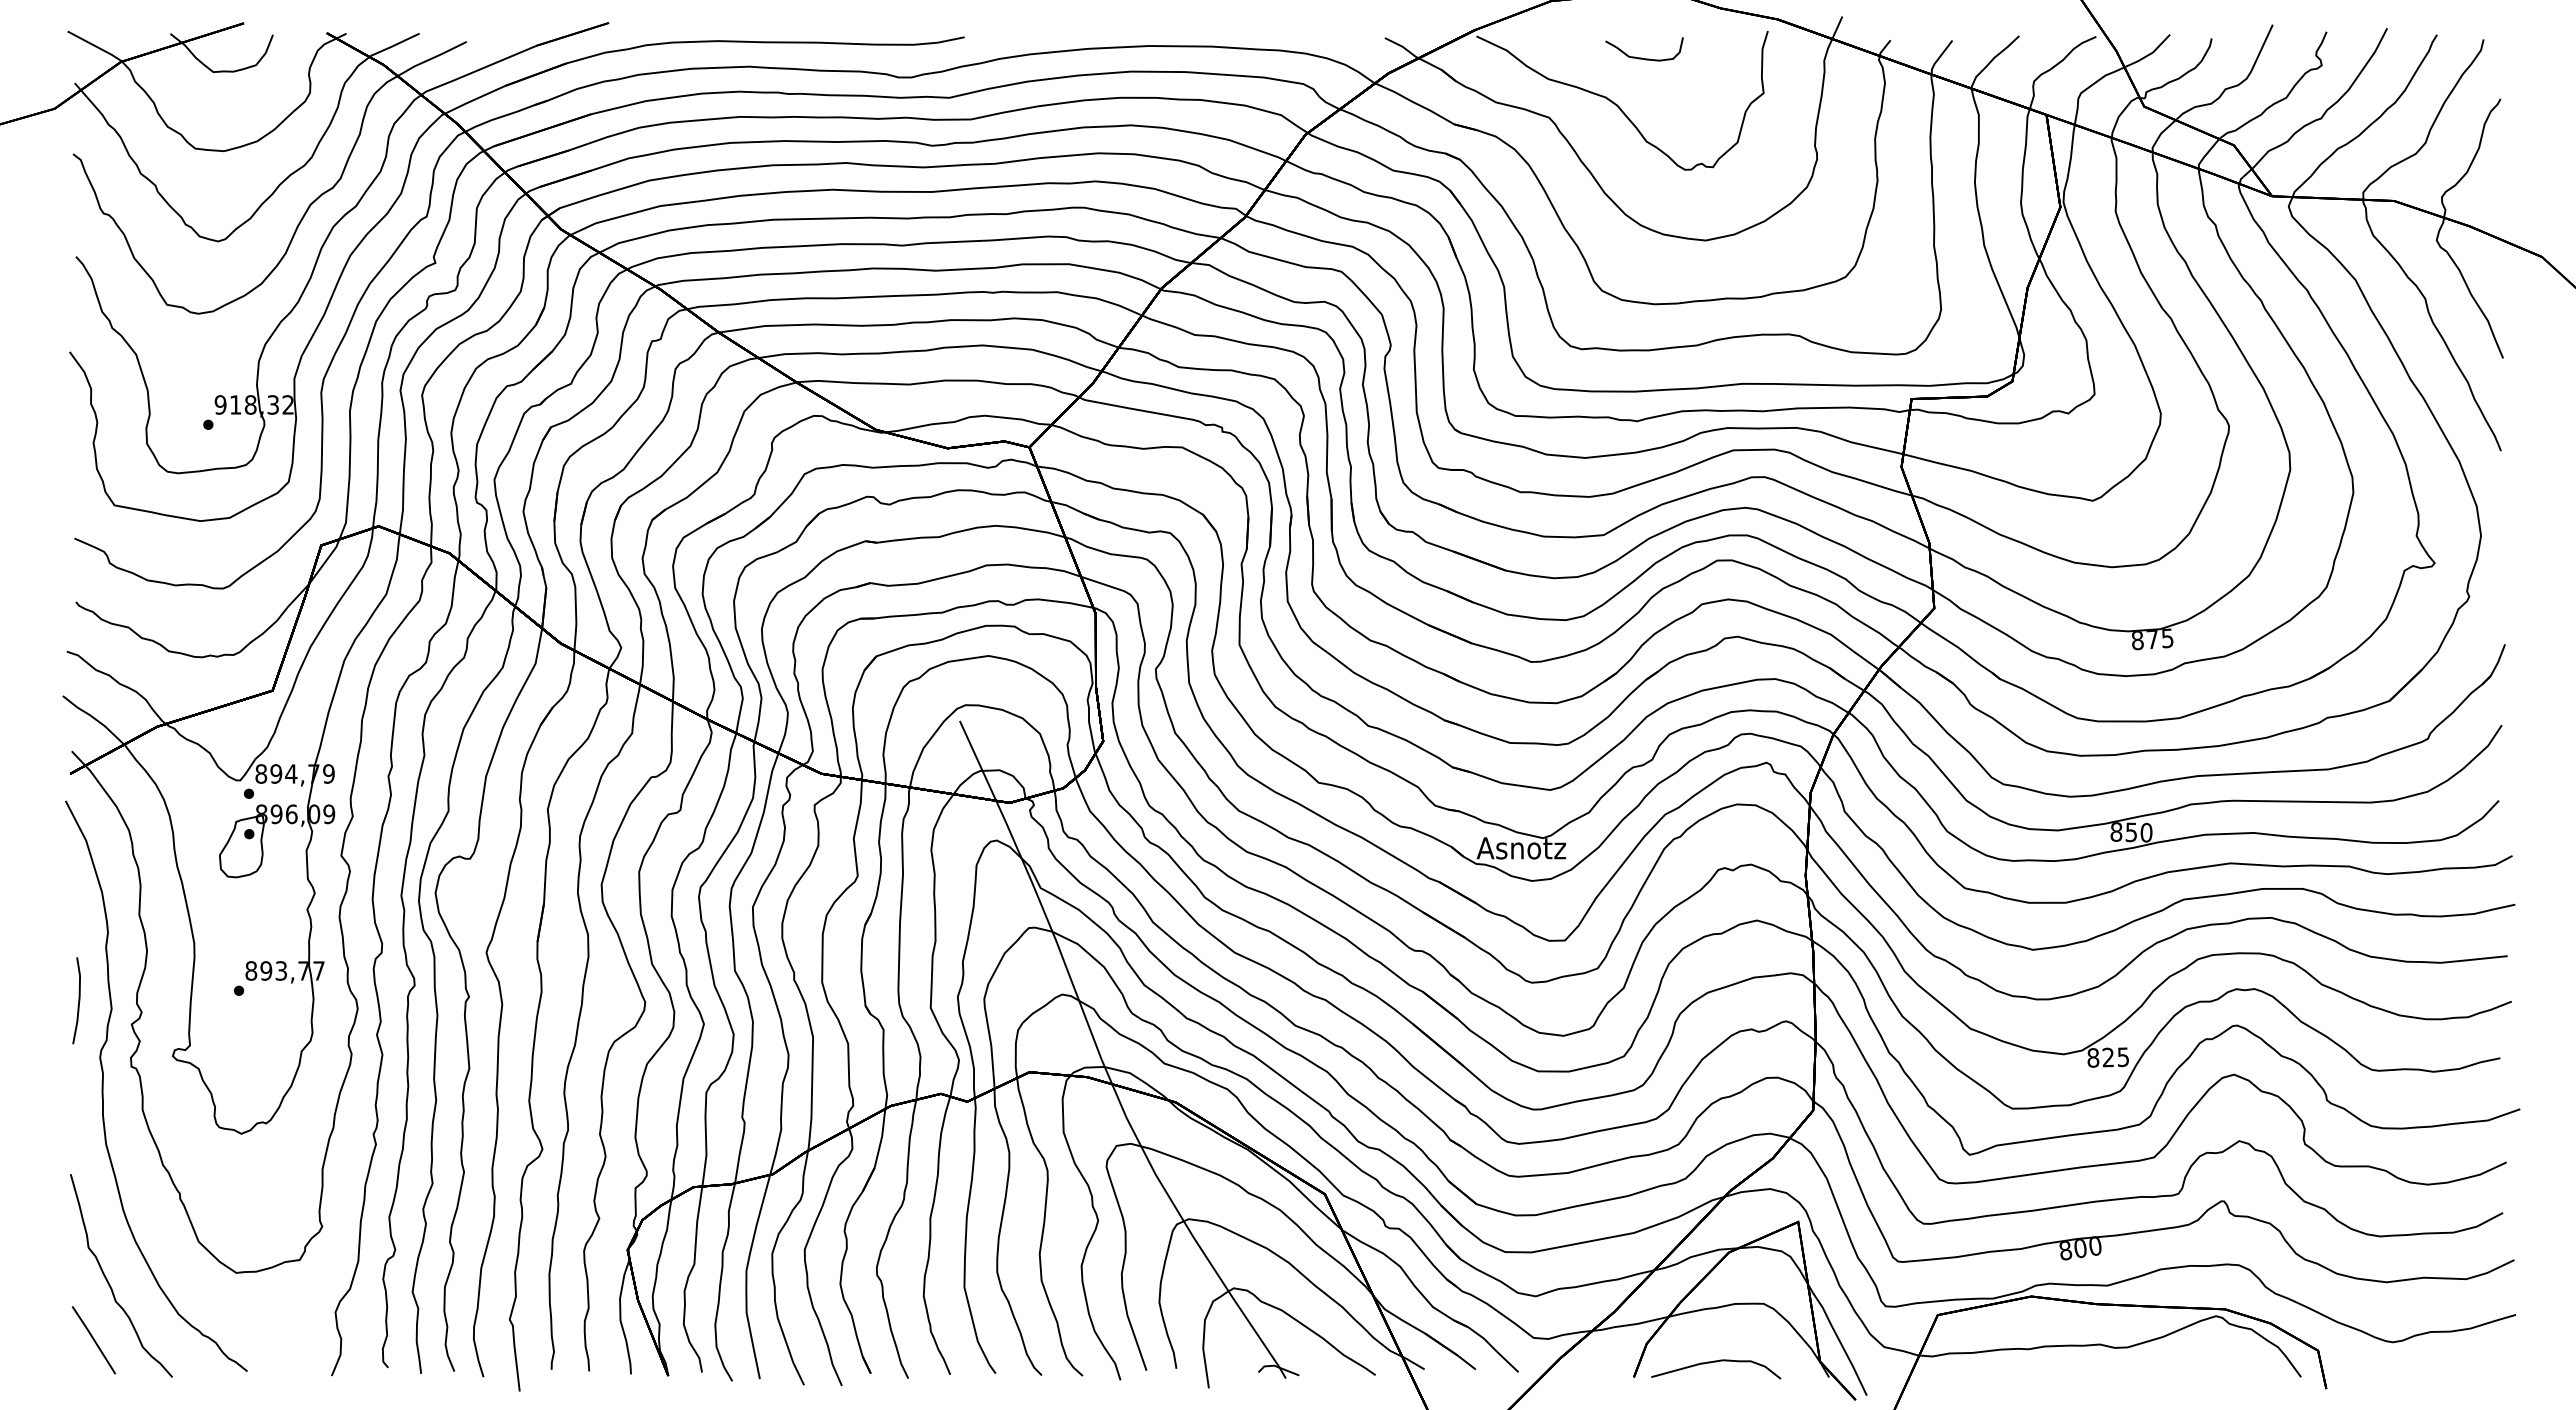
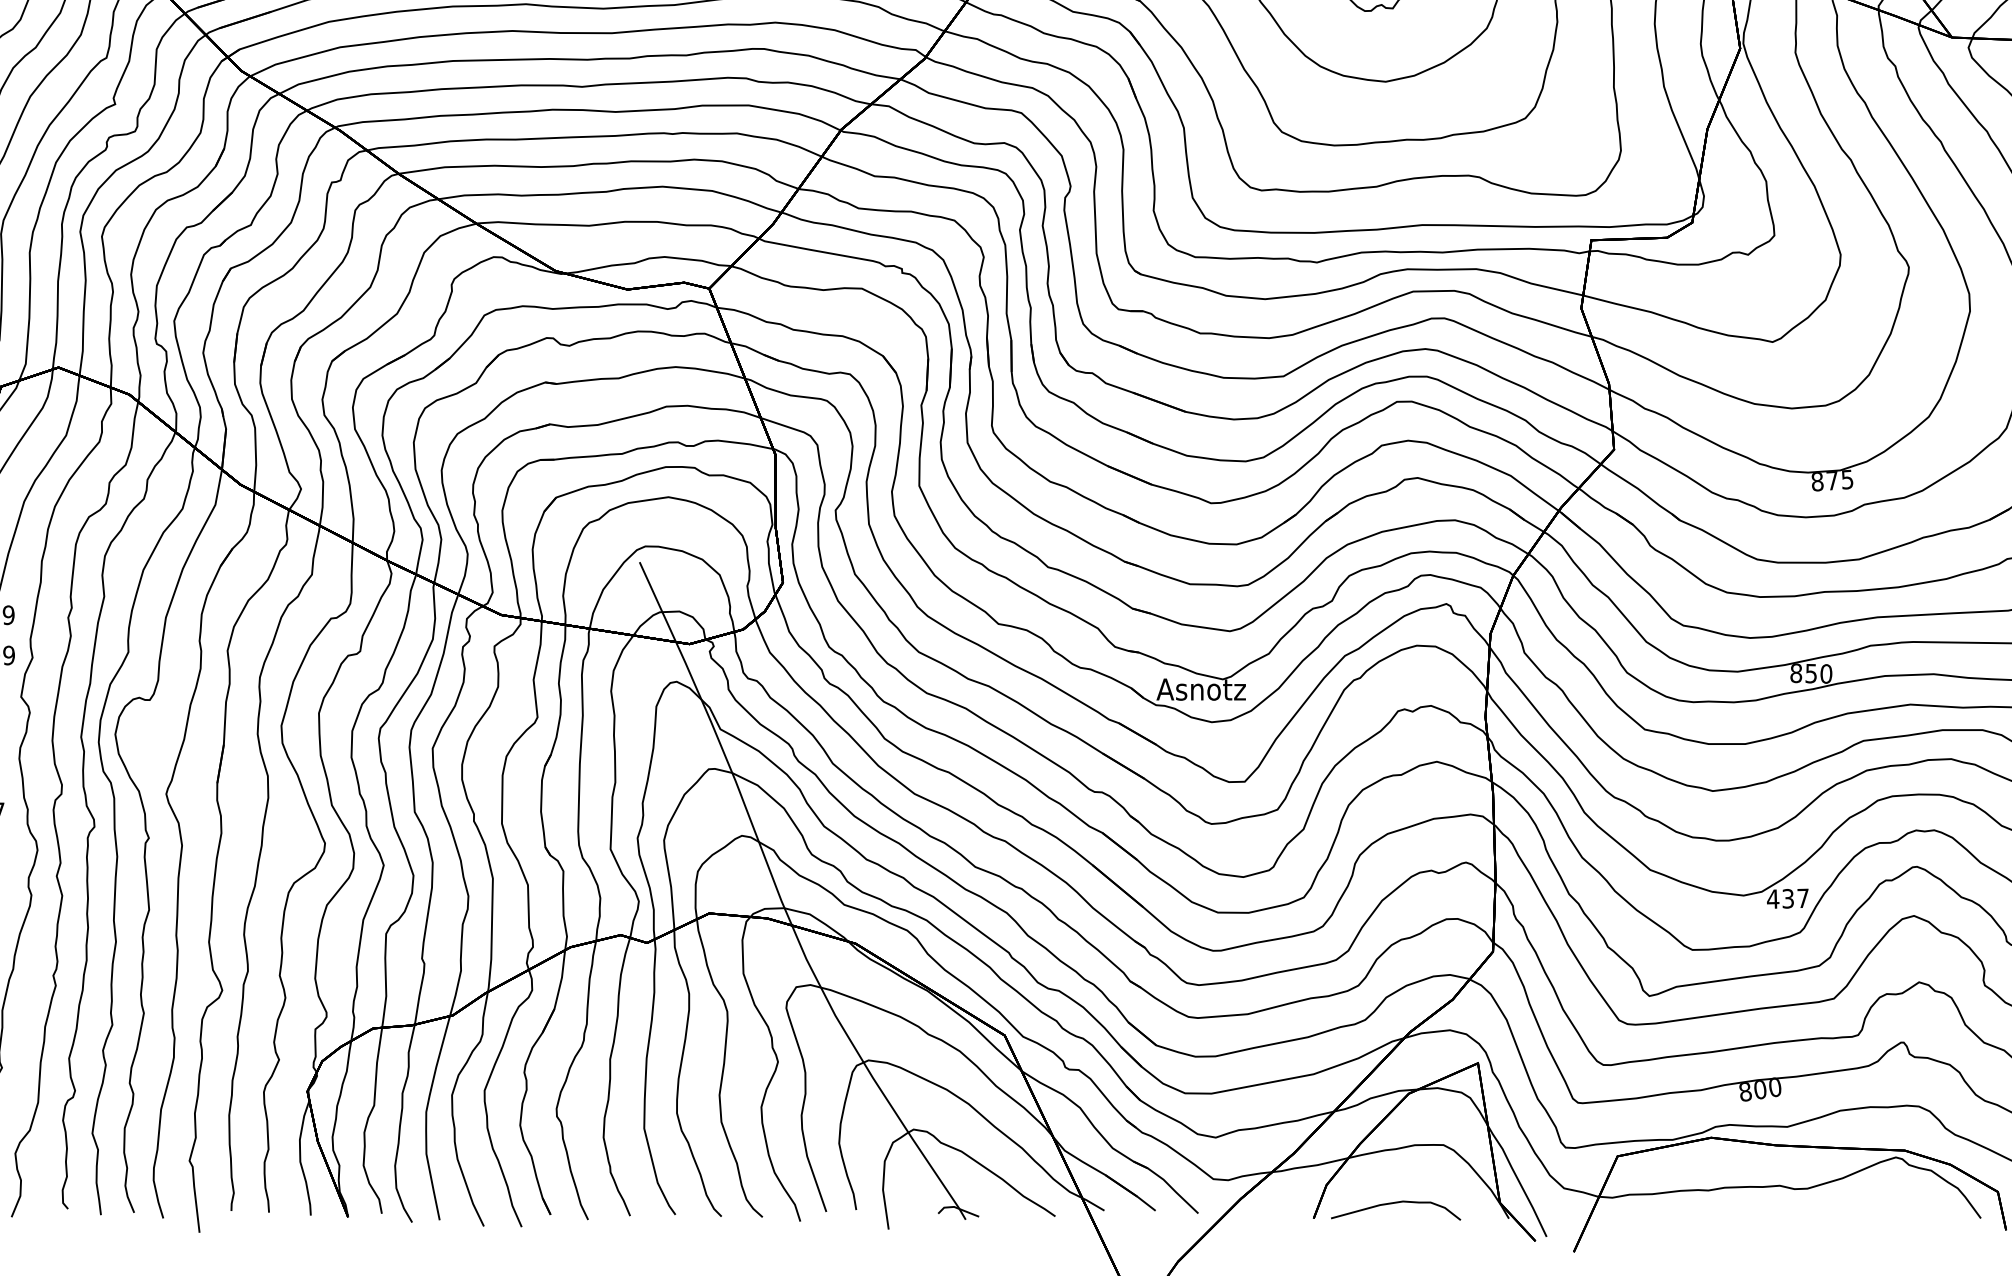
text: (2107, 1057) -> (1787, 898), 825 -> 437

